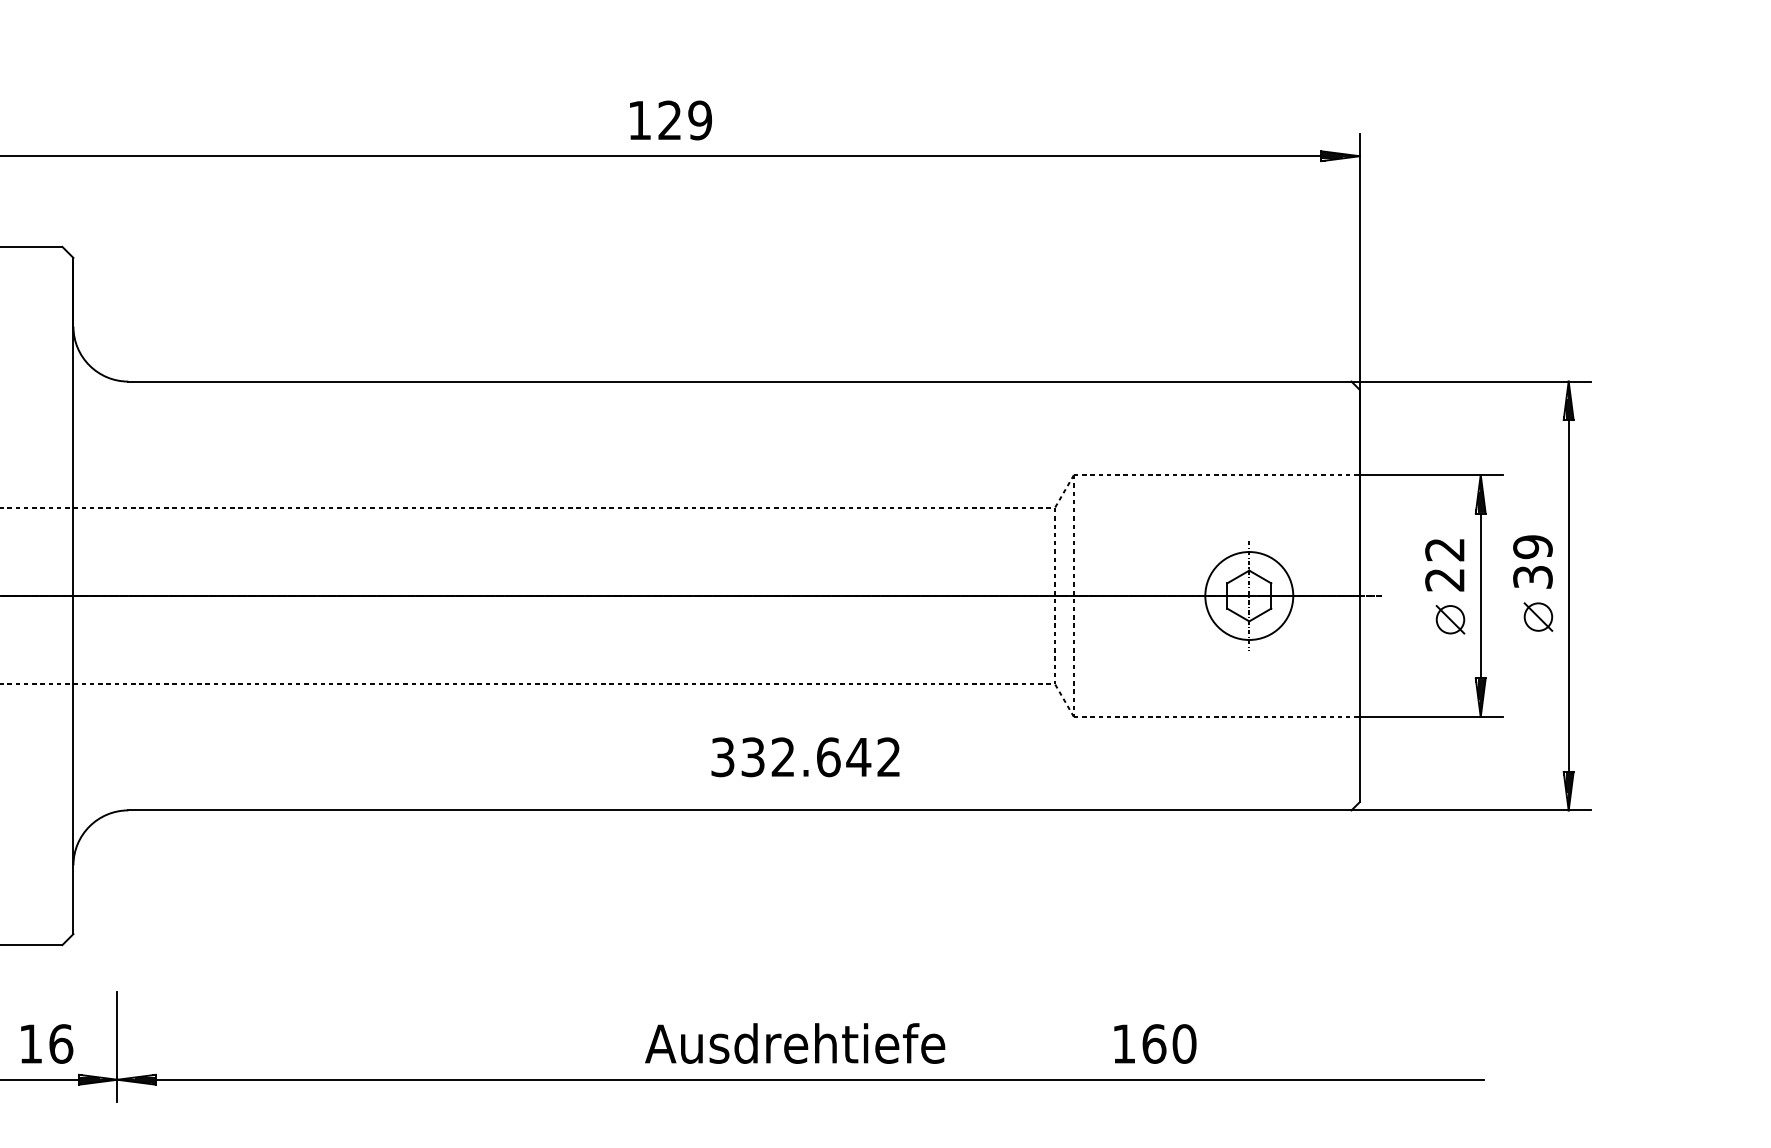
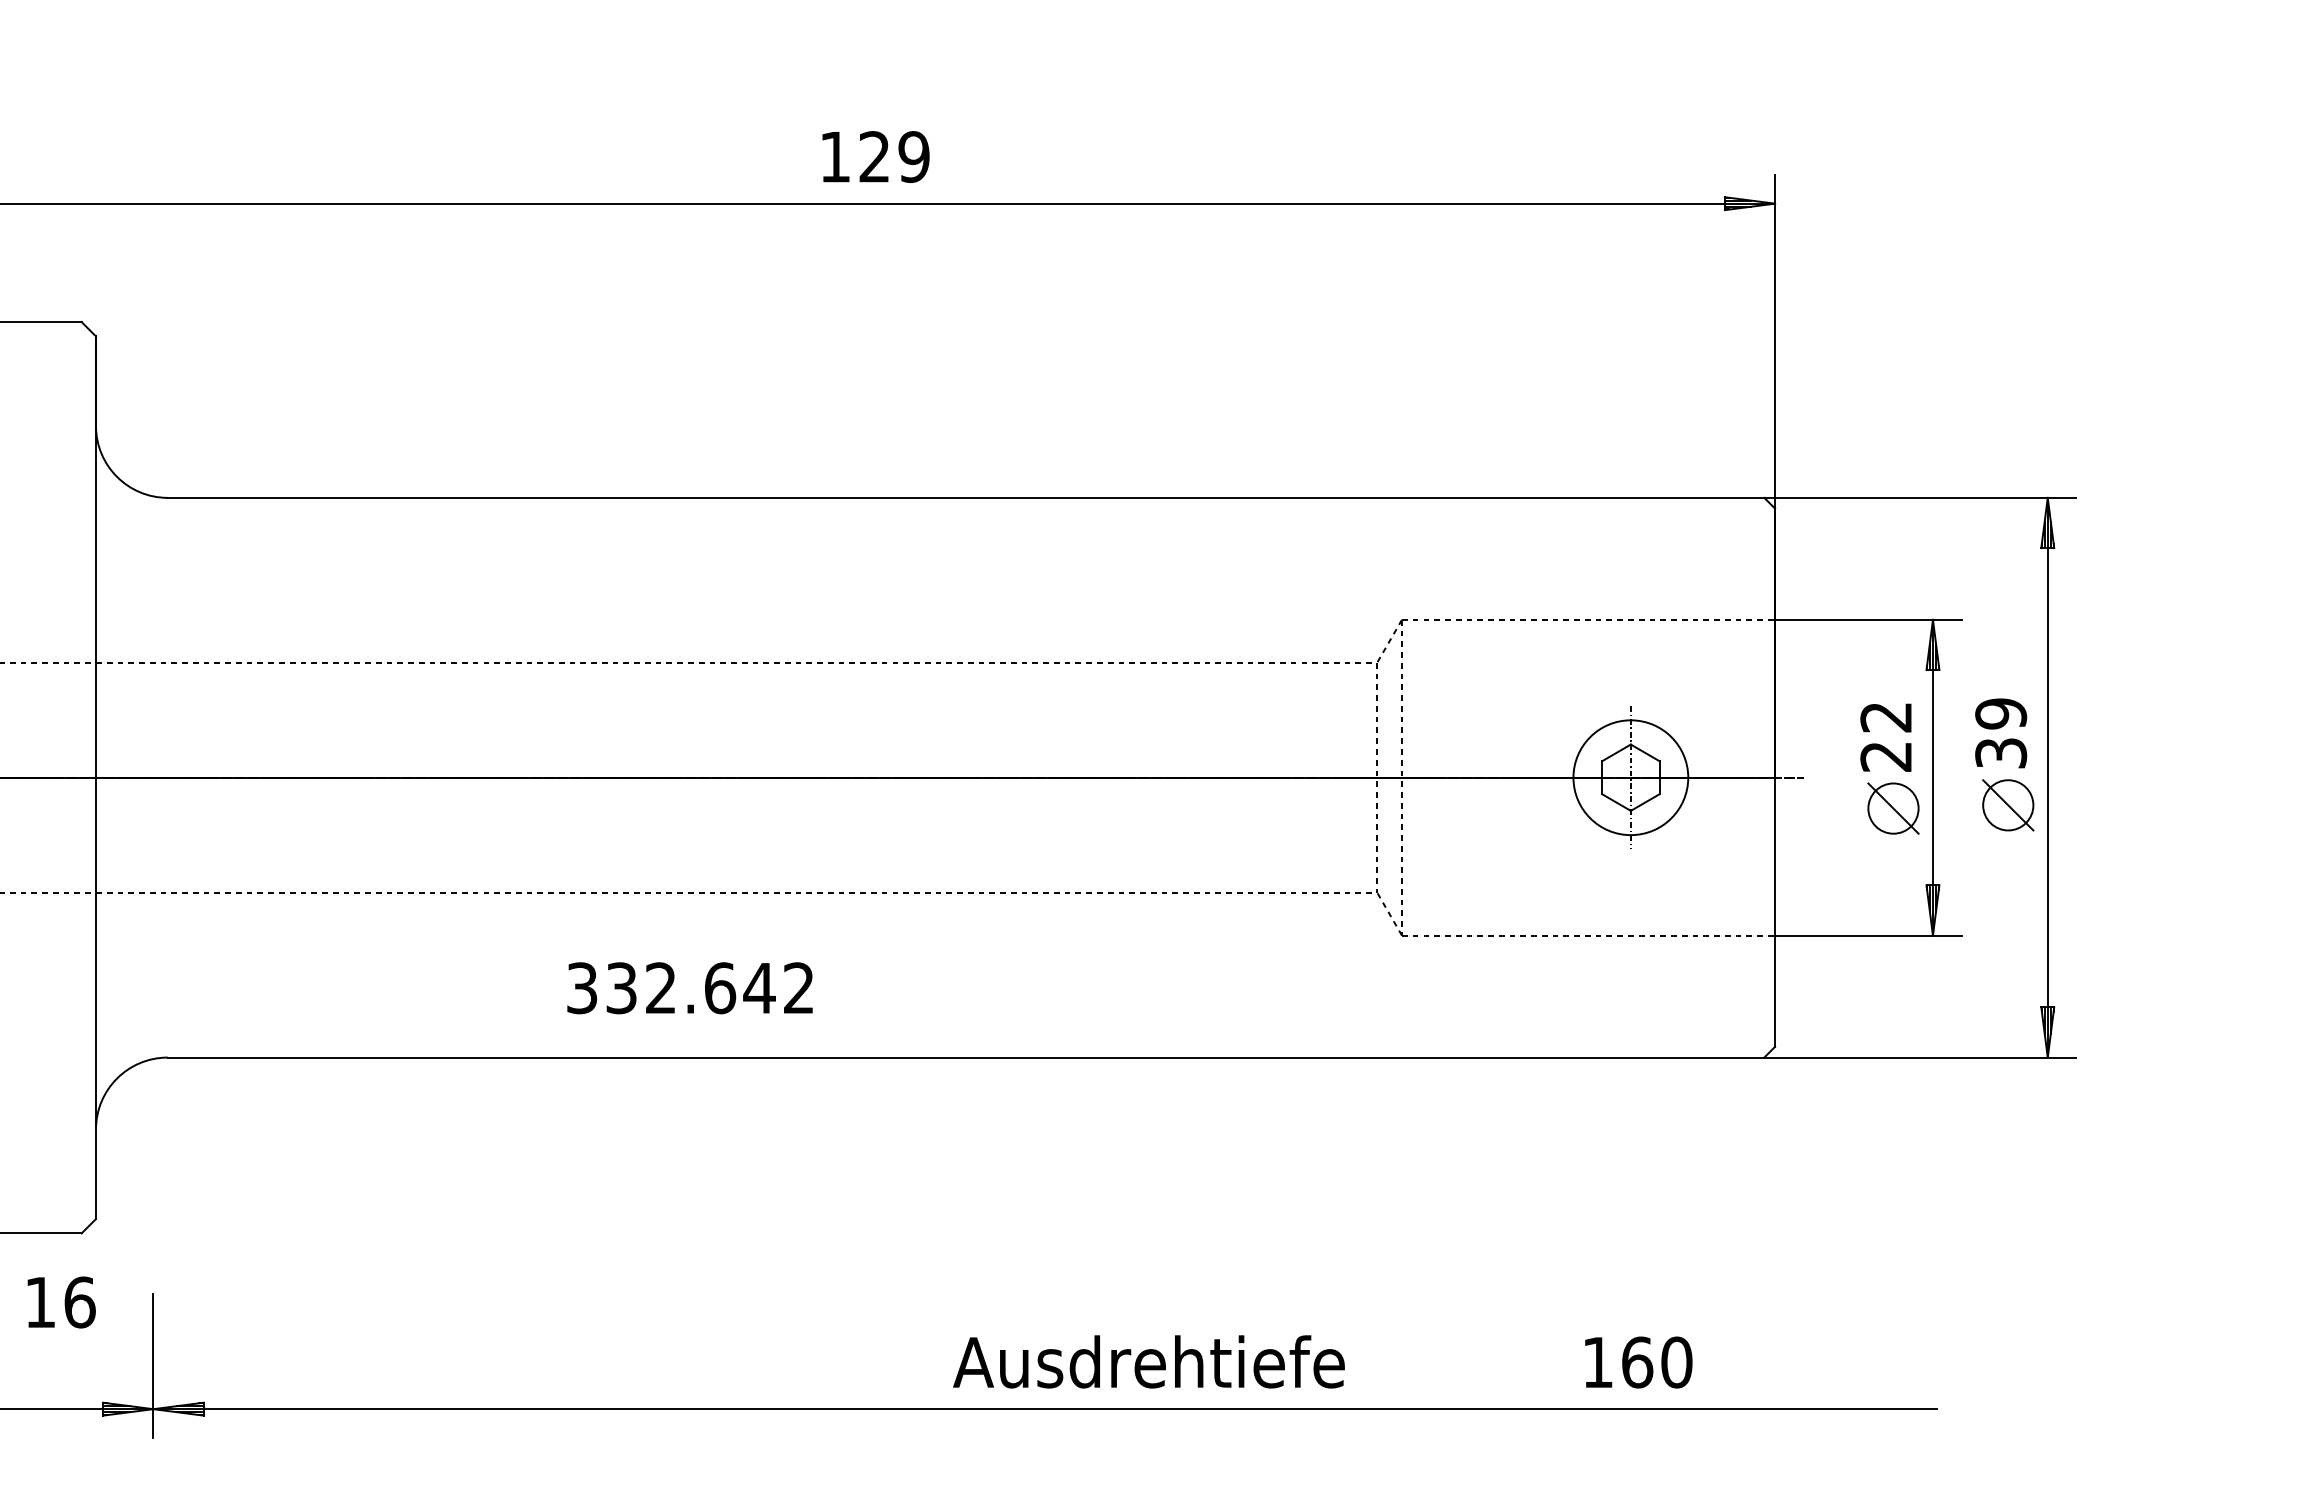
part: (1538, 616) -> (2008, 804), size x1.4
part: (1450, 619) -> (1893, 808), size x1.4
text: (805, 757) -> (690, 988), moved
text: (47, 1043) -> (62, 1301), moved
text: (795, 1043) -> (1149, 1361), moved
text: (1155, 1043) -> (1638, 1361), moved

